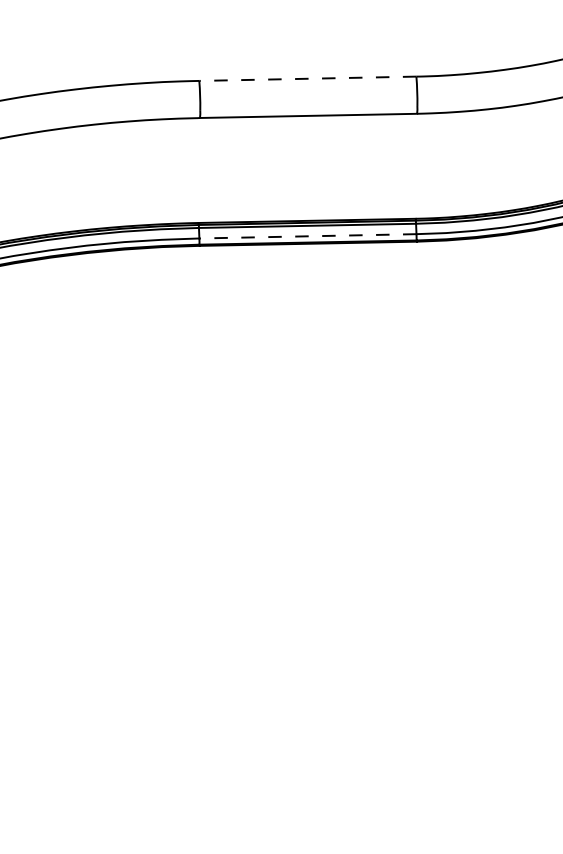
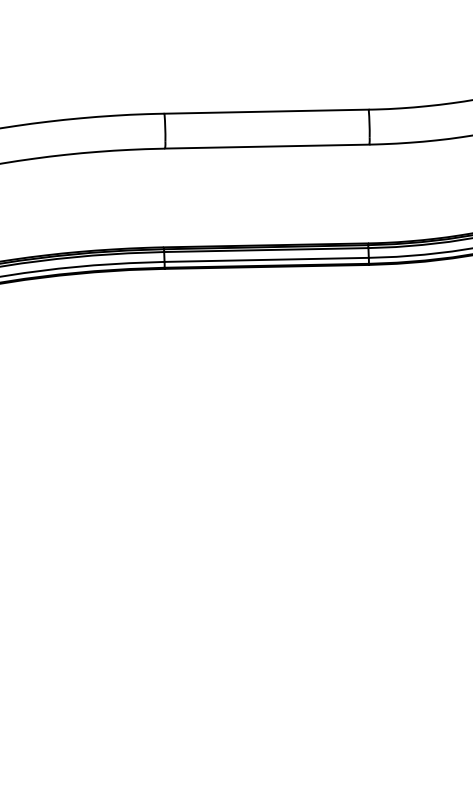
line: (307, 78) -> (266, 111), dashed -> solid
line: (307, 236) -> (266, 260), dashed -> solid

